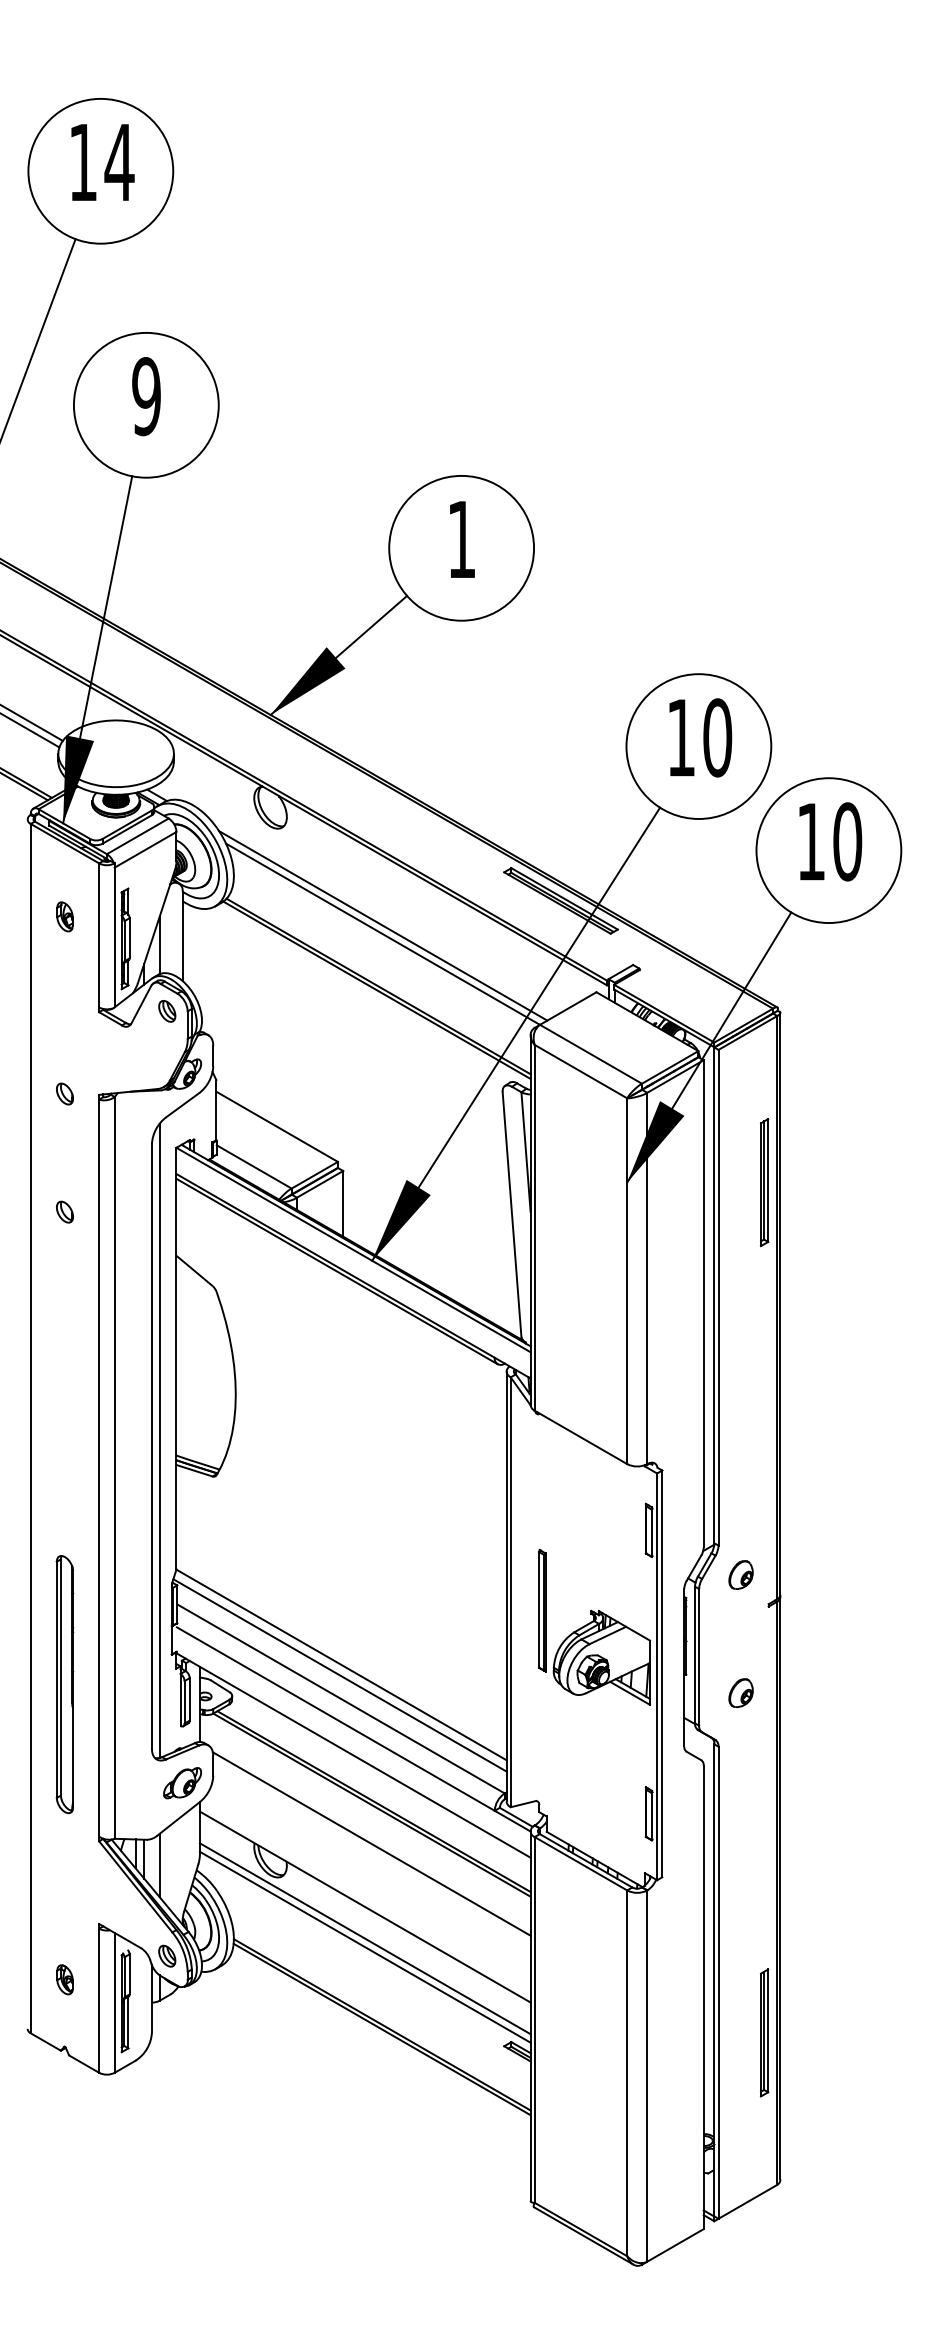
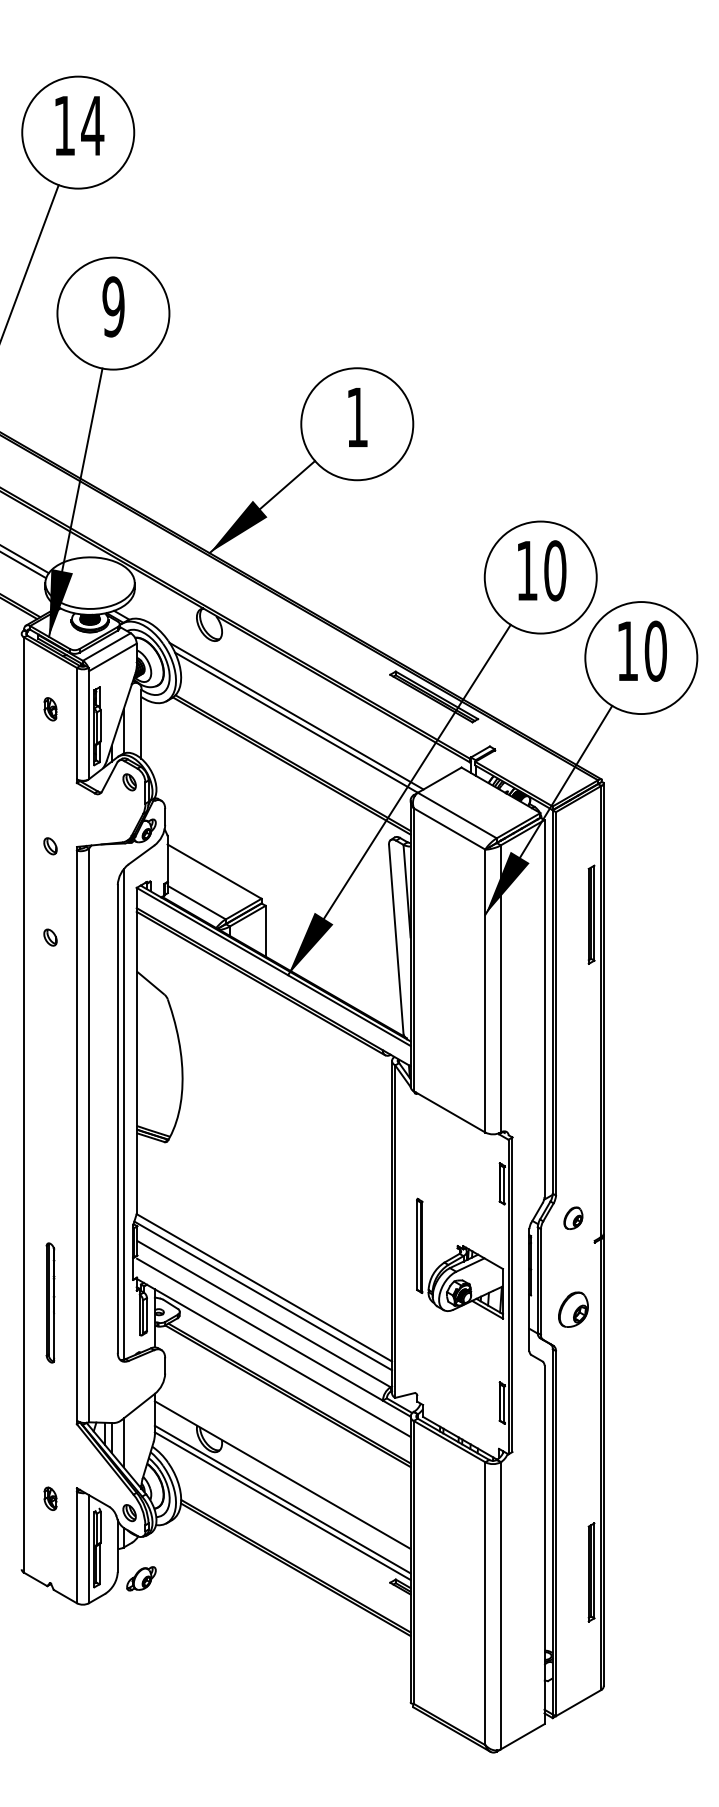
part: (64, 1684) -> (50, 1302), size x0.6
part: (740, 1692) -> (572, 1309), size x1.6
part: (182, 1783) -> (141, 1579), moved
line: (371, 1843) -> (287, 1425), removed
part: (64, 1979) -> (50, 1498), moved

